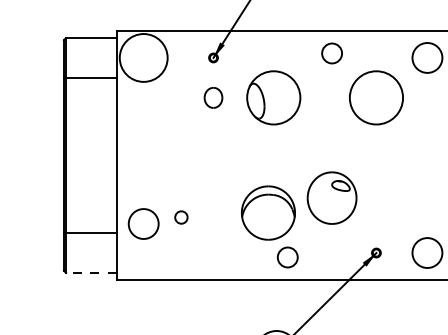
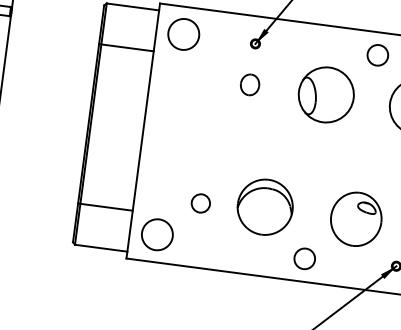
circle: (143, 57) -> (183, 33), size x0.62
part: (273, 97) -> (326, 94), moved
part: (331, 197) -> (355, 218), moved
part: (268, 212) -> (265, 206), moved
circle: (181, 217) -> (201, 203), size x1.43
circle: (143, 223) -> (157, 234), moved
line: (91, 272) -> (101, 247), dashed -> solid

